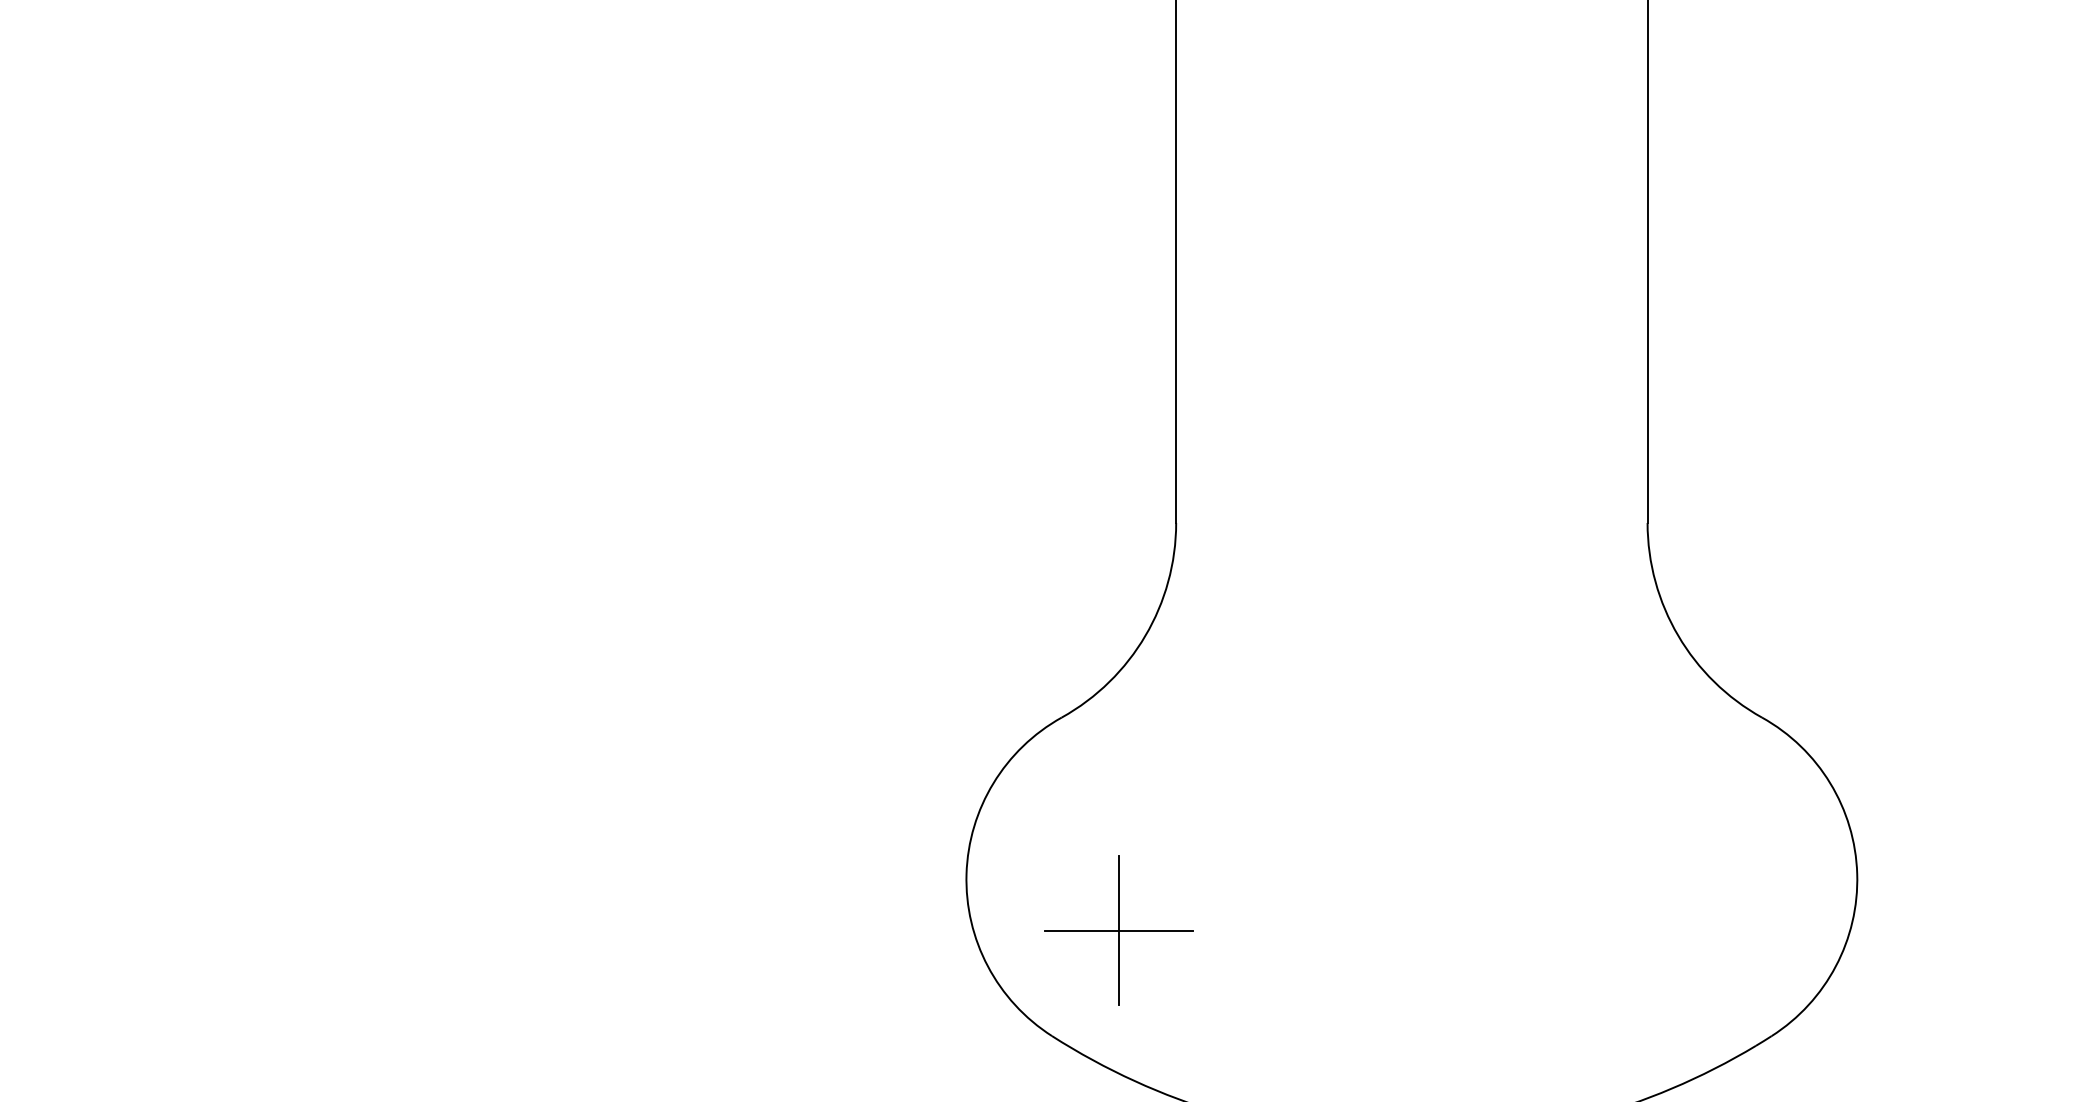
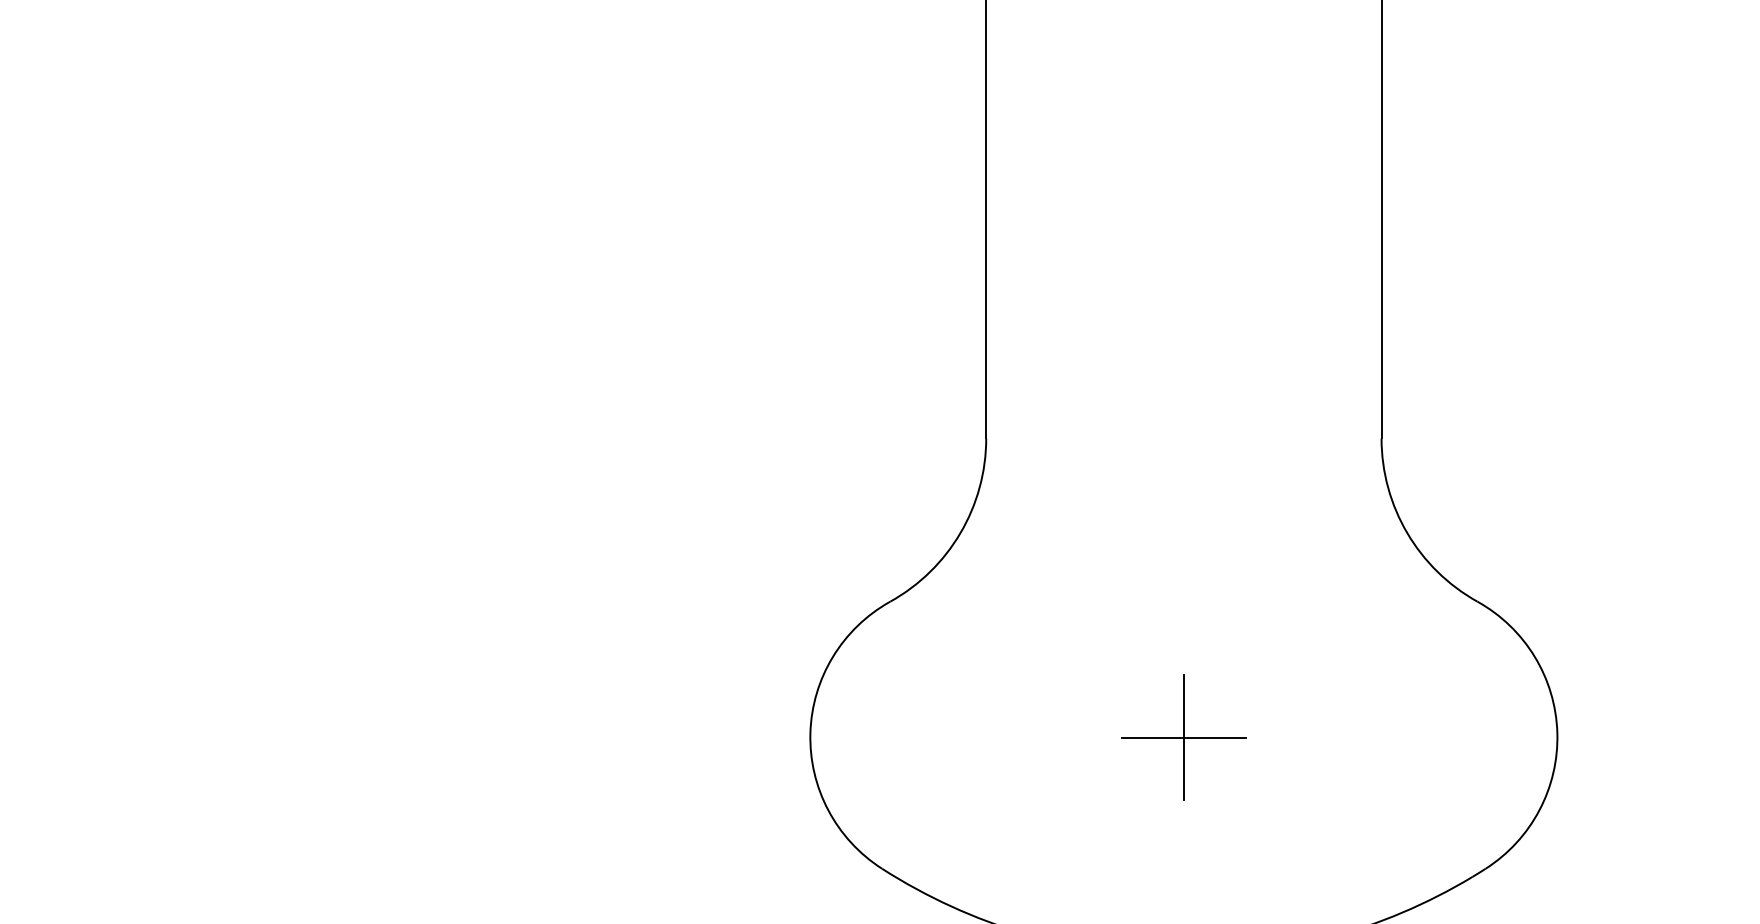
part: (1118, 930) -> (1183, 737), moved

